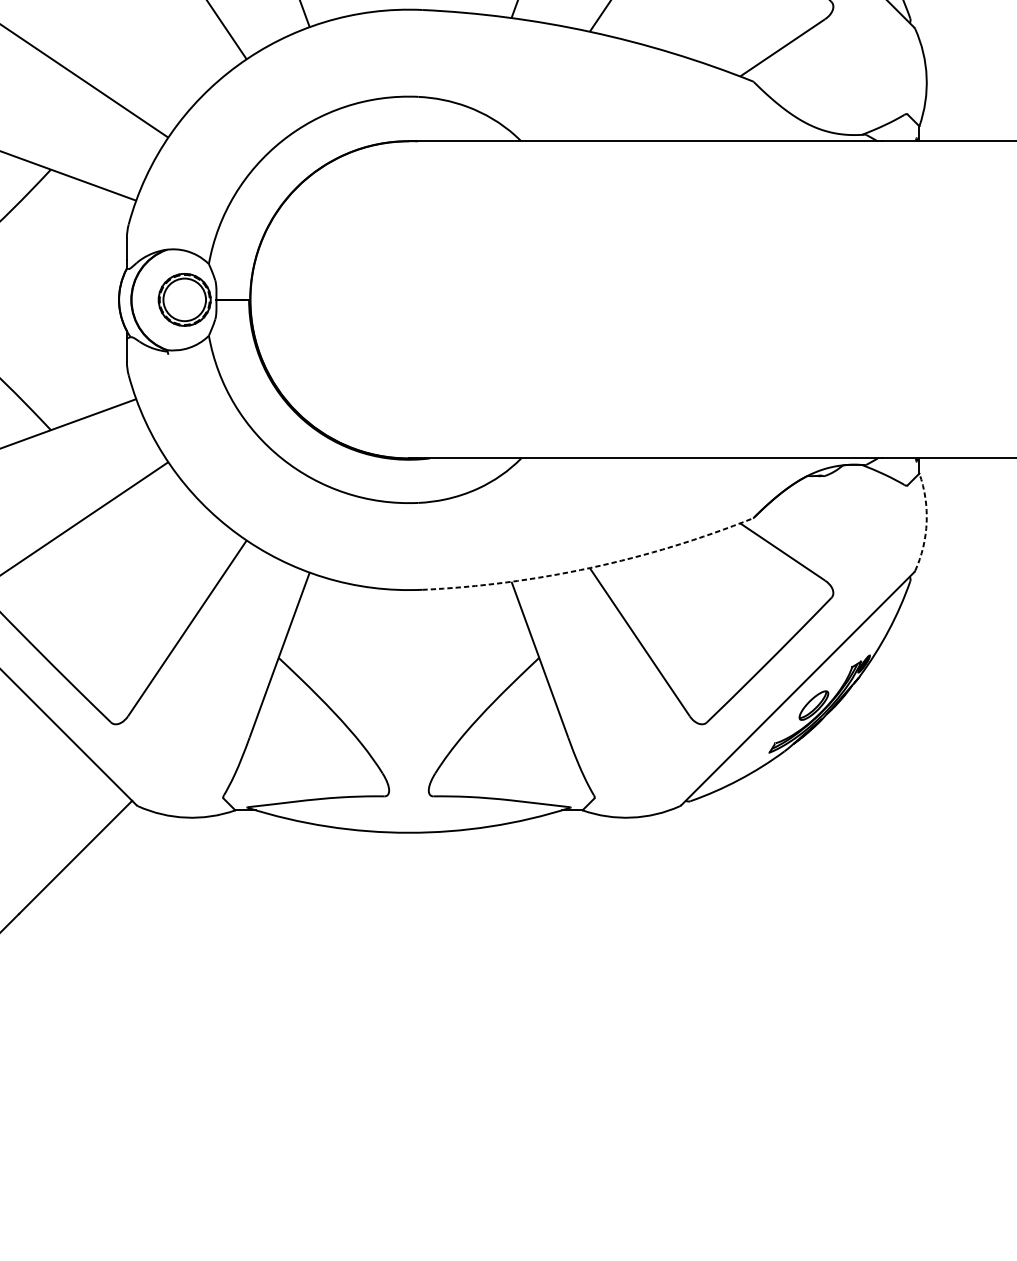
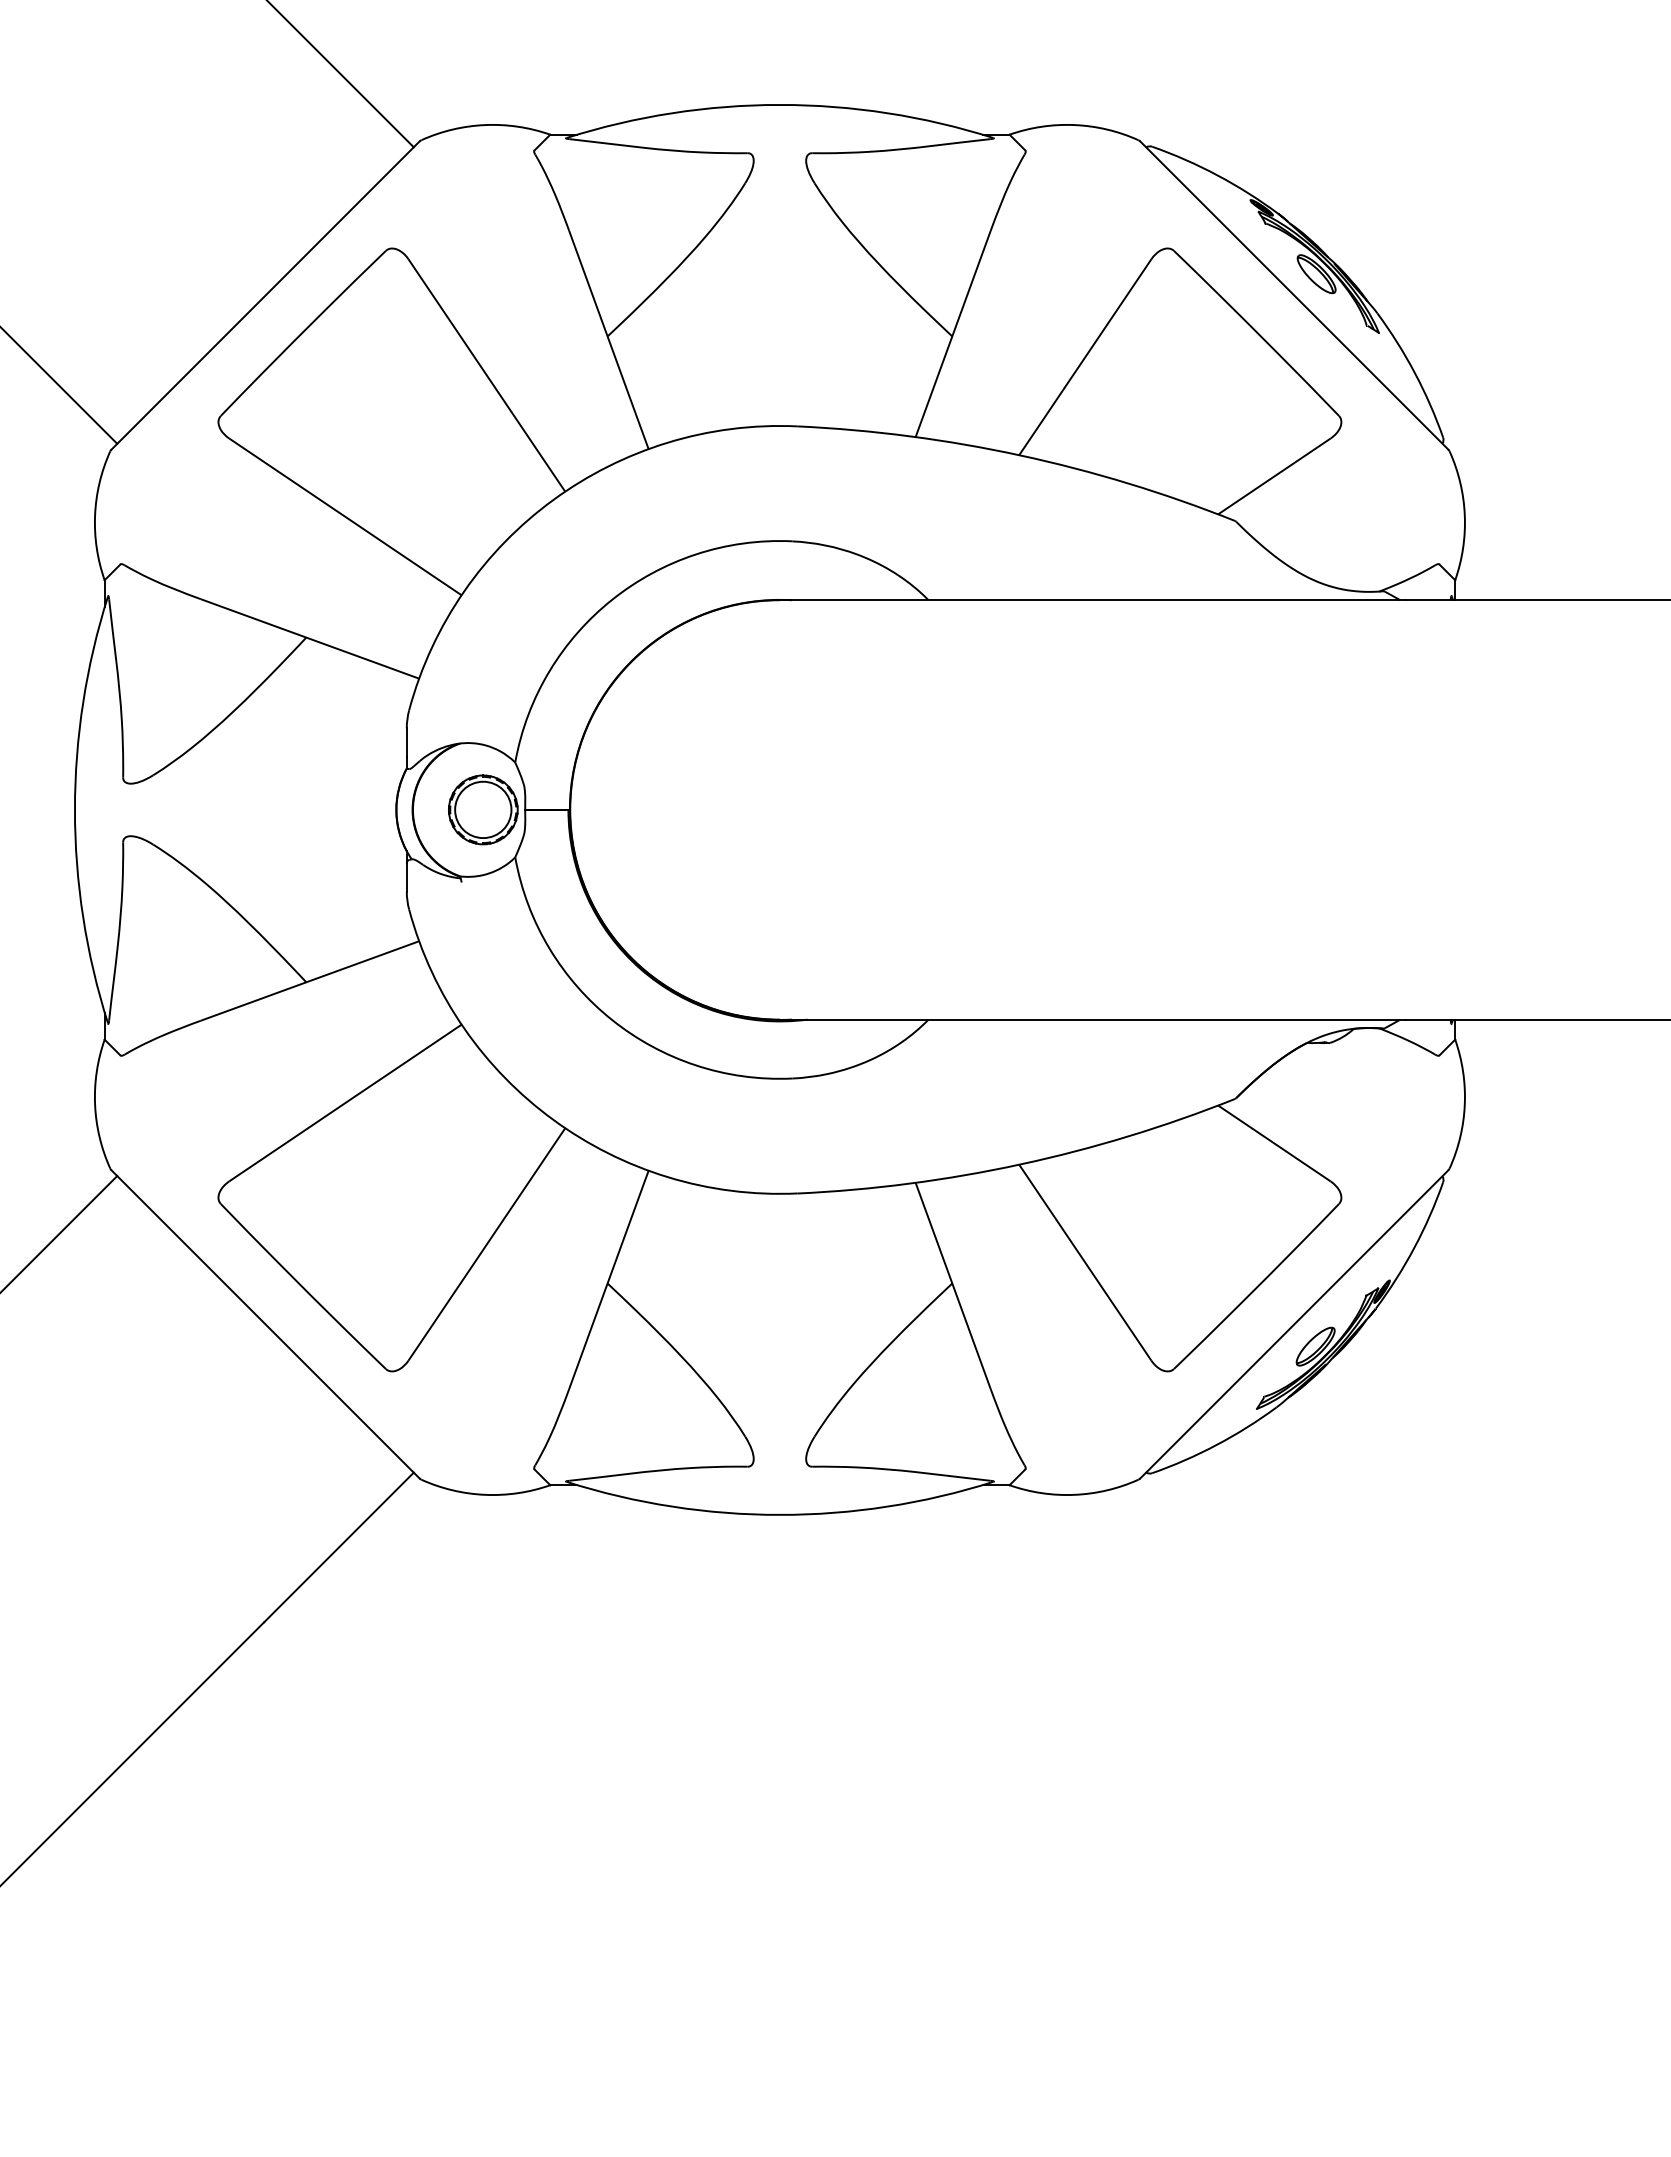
arc: (926, 522) -> (1464, 1104), dashed -> solid
arc: (590, 567) -> (1020, 1164), dashed -> solid

